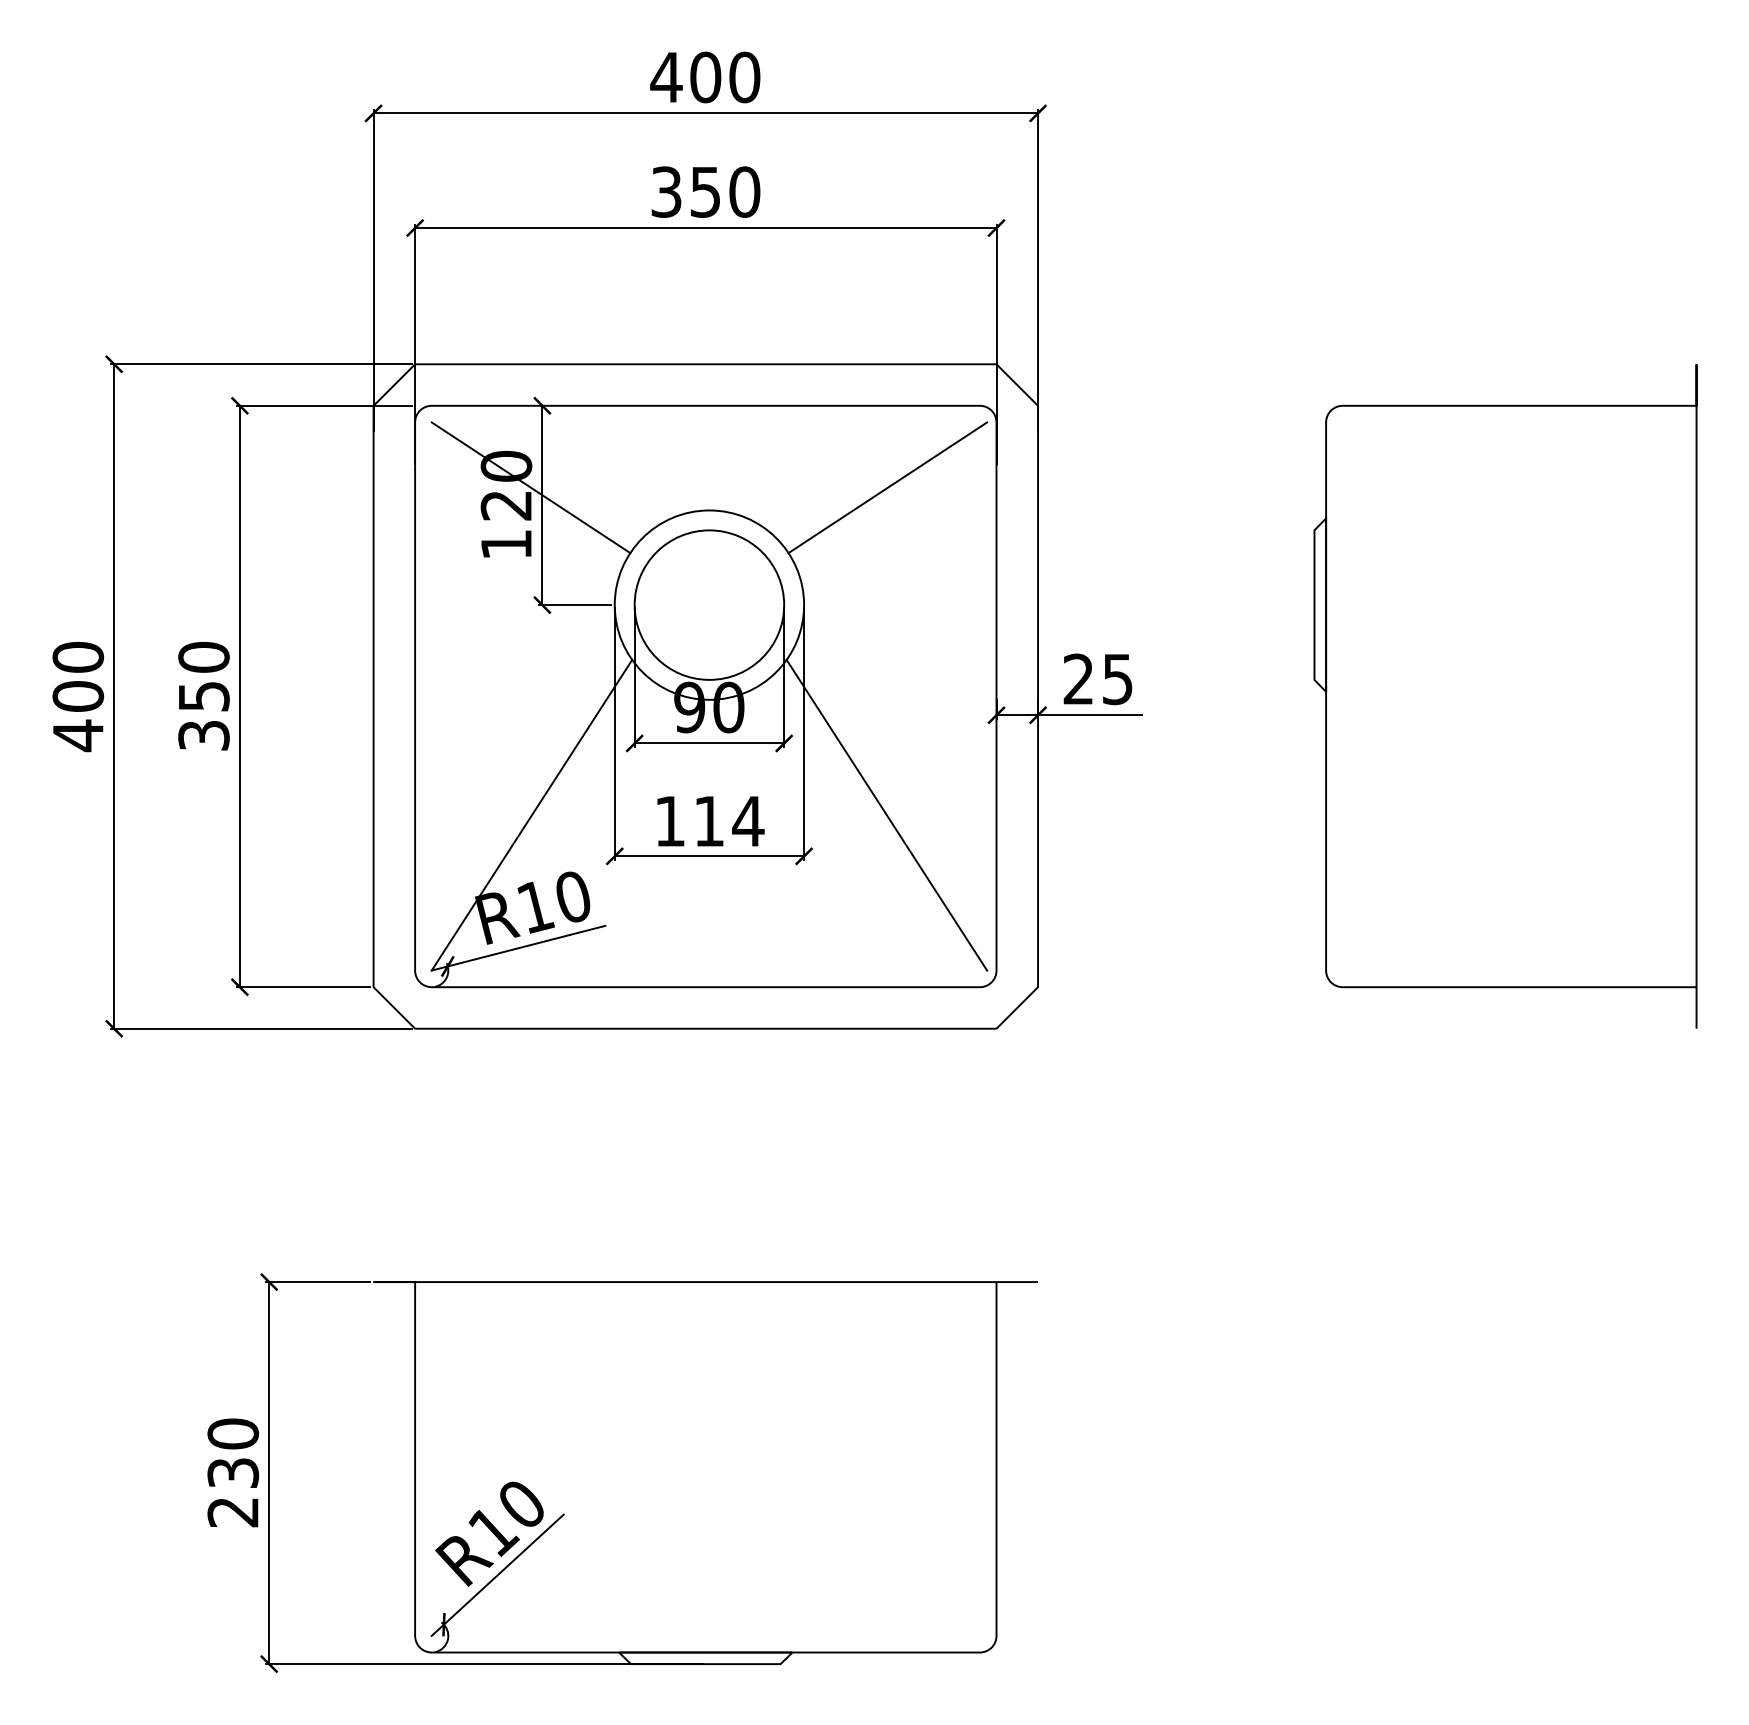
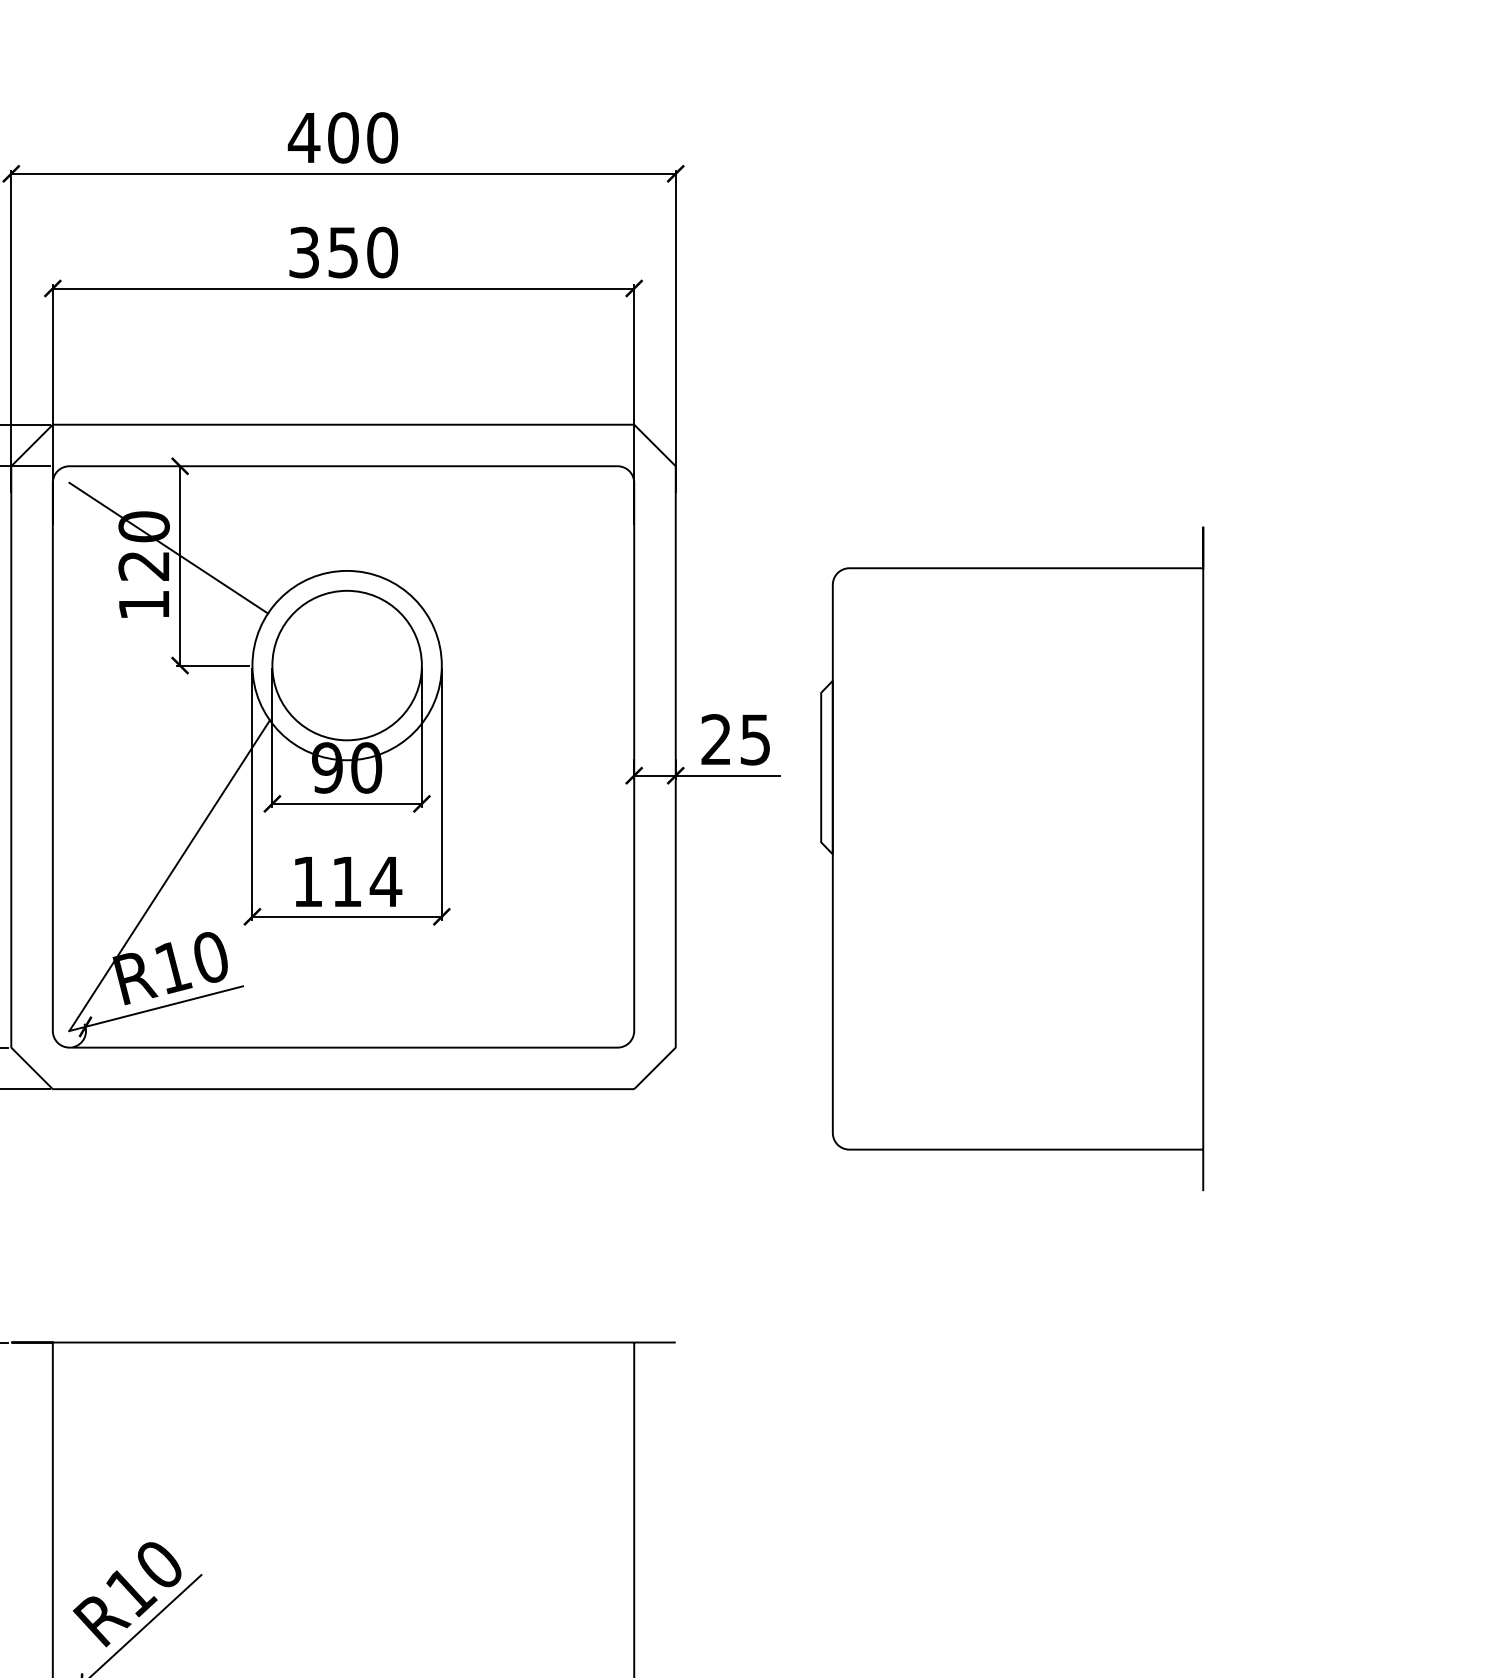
line: (887, 487) -> (525, 547), removed
part: (1505, 696) -> (1012, 858), moved
line: (886, 814) -> (524, 874), removed

